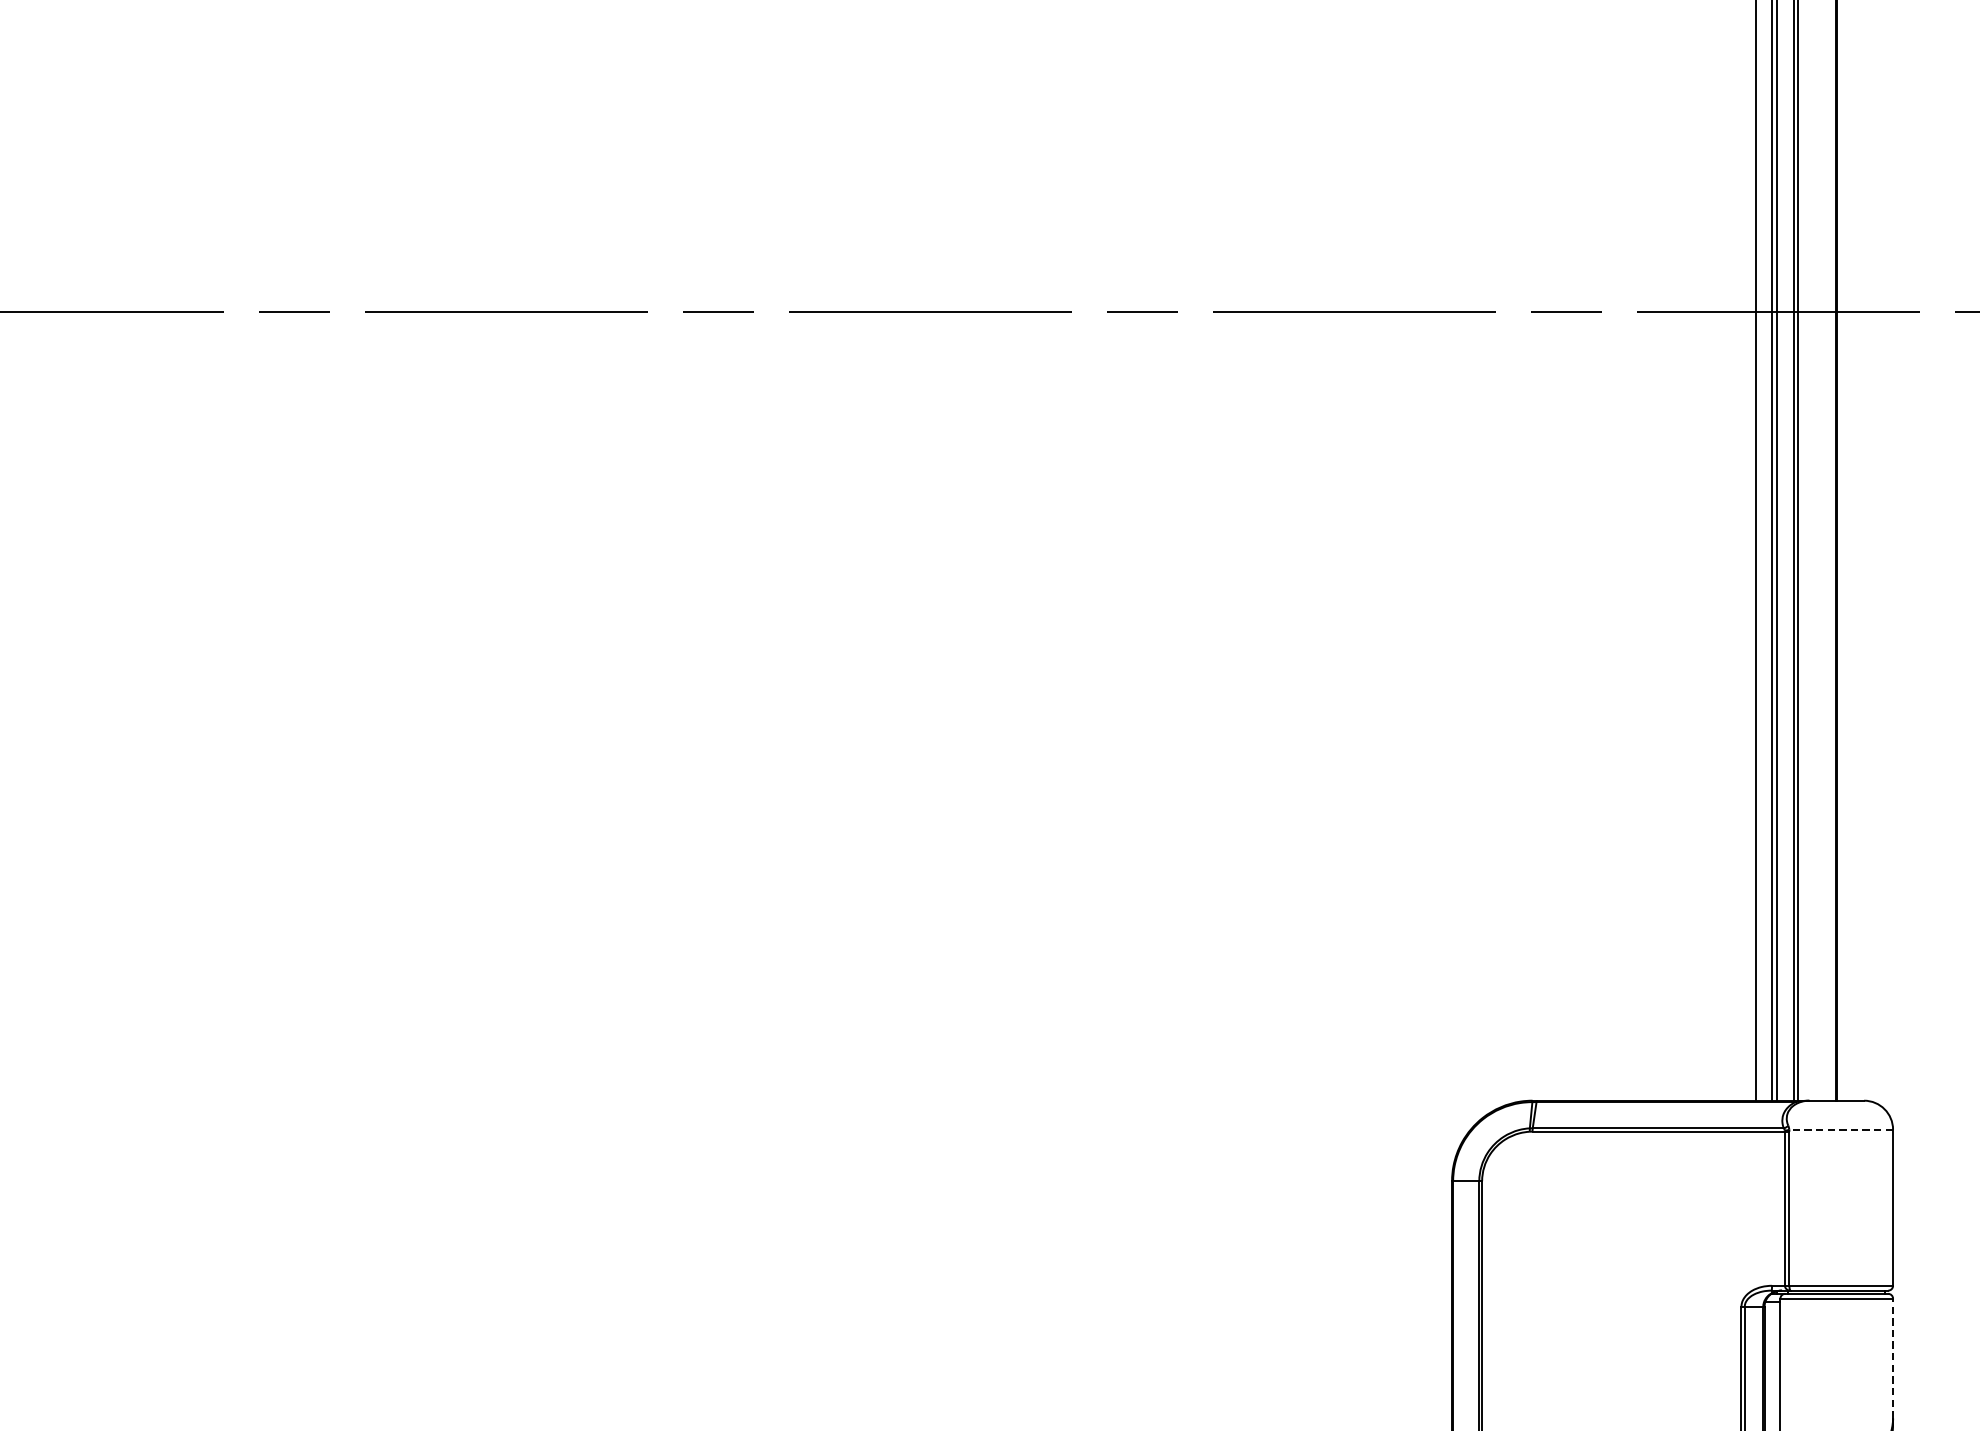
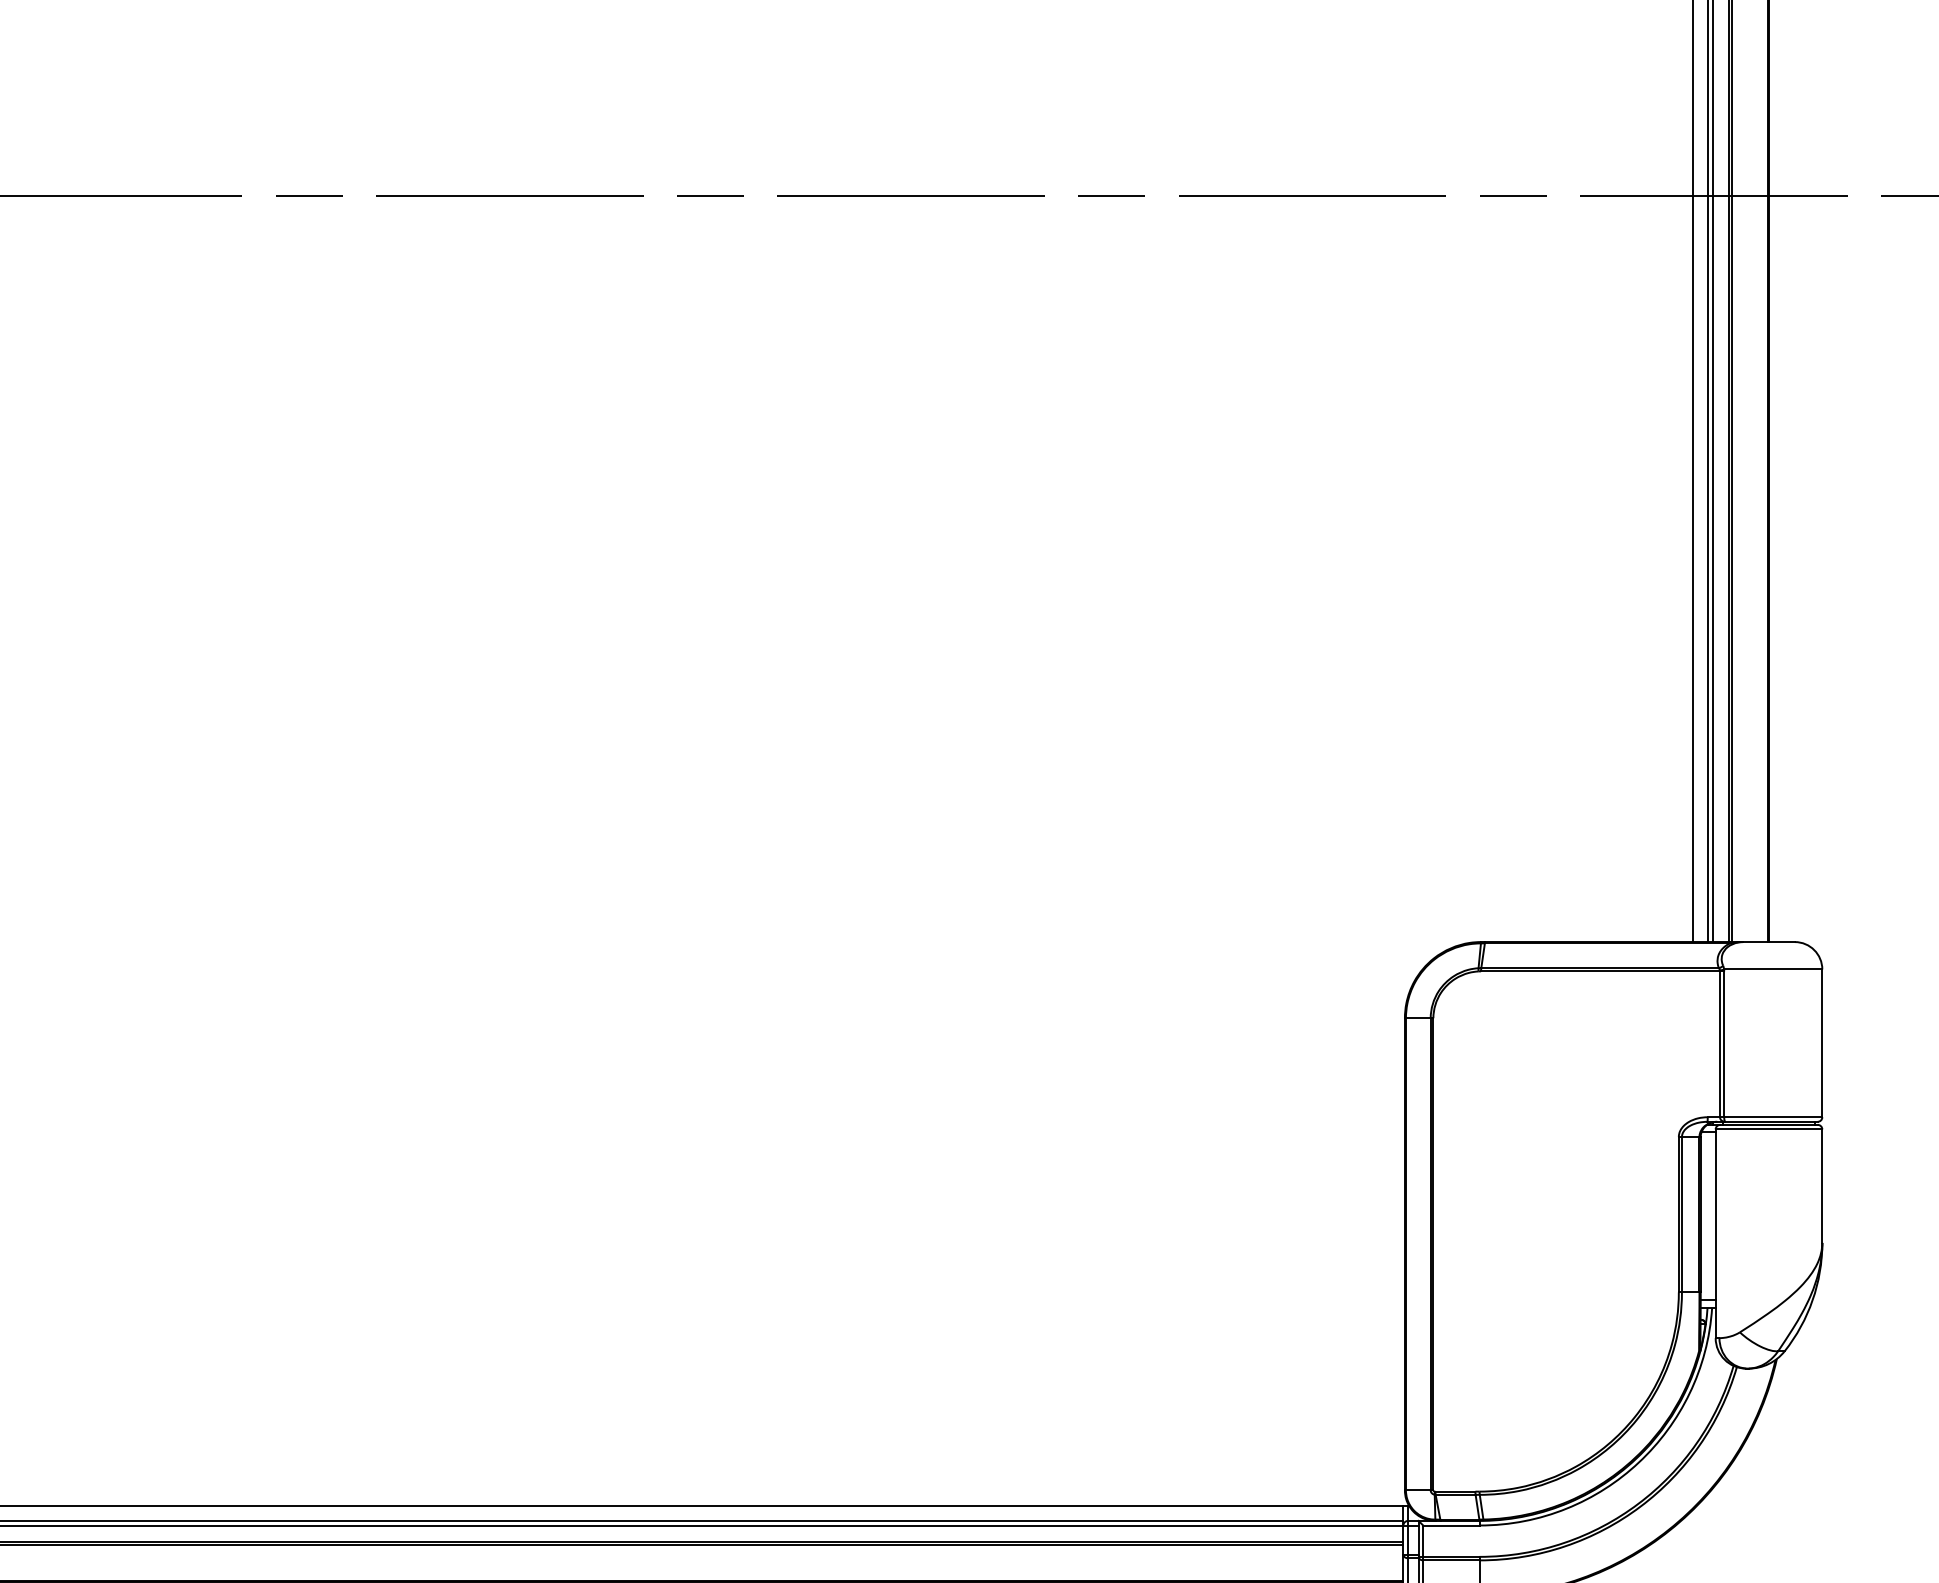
line: (1840, 1129) -> (1772, 969), dashed -> solid
line: (1893, 1358) -> (1822, 1186), dashed -> solid

